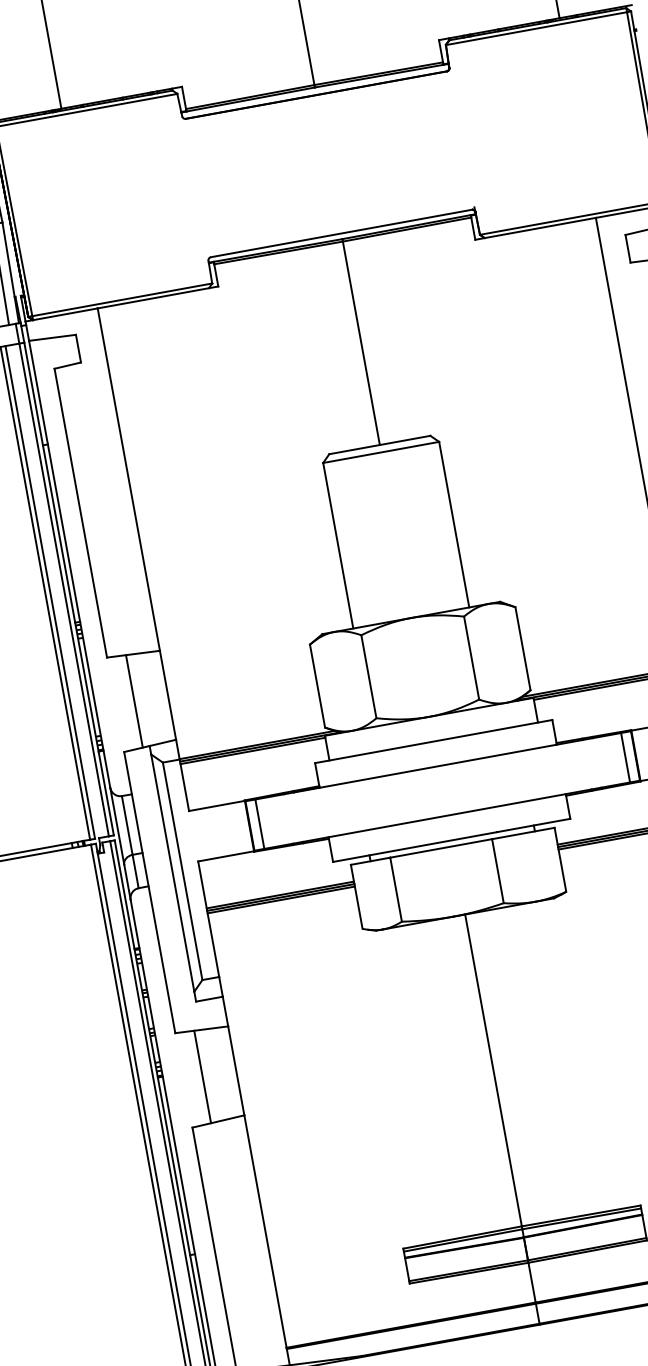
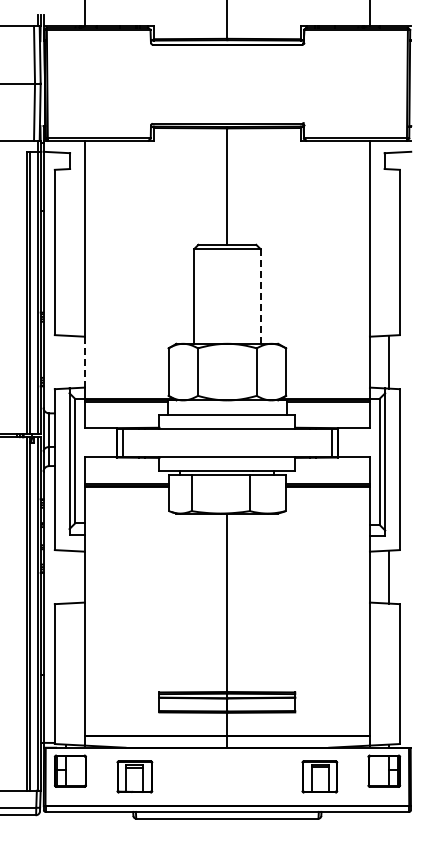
line: (453, 523) -> (260, 295), solid -> dashed
line: (167, 694) -> (84, 361), solid -> dashed
line: (134, 700) -> (65, 361), removed
line: (202, 1075) -> (65, 576), removed

